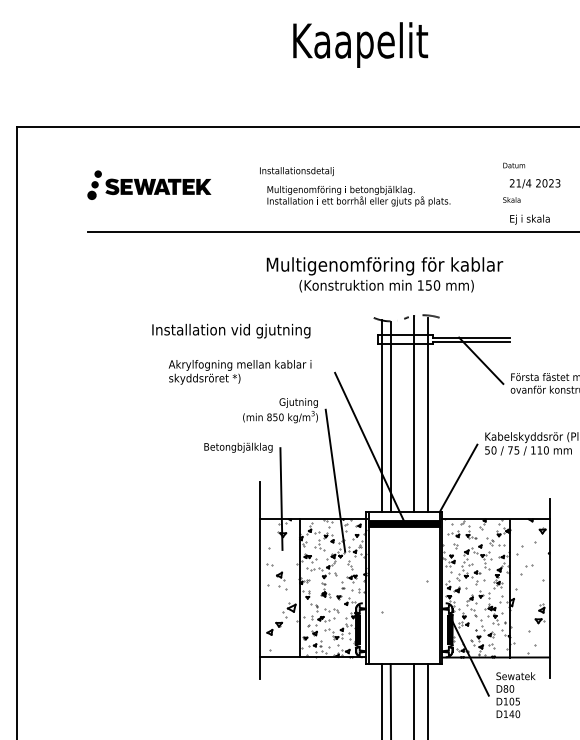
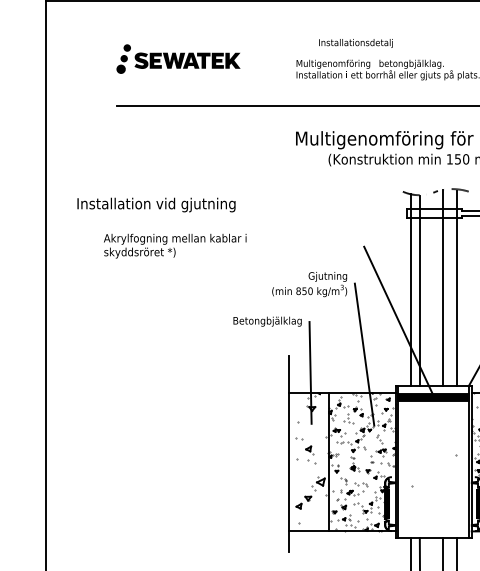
text: (296, 171) -> (355, 43), moved
text: (231, 330) -> (156, 204), moved
text: (239, 372) -> (174, 246), moved

